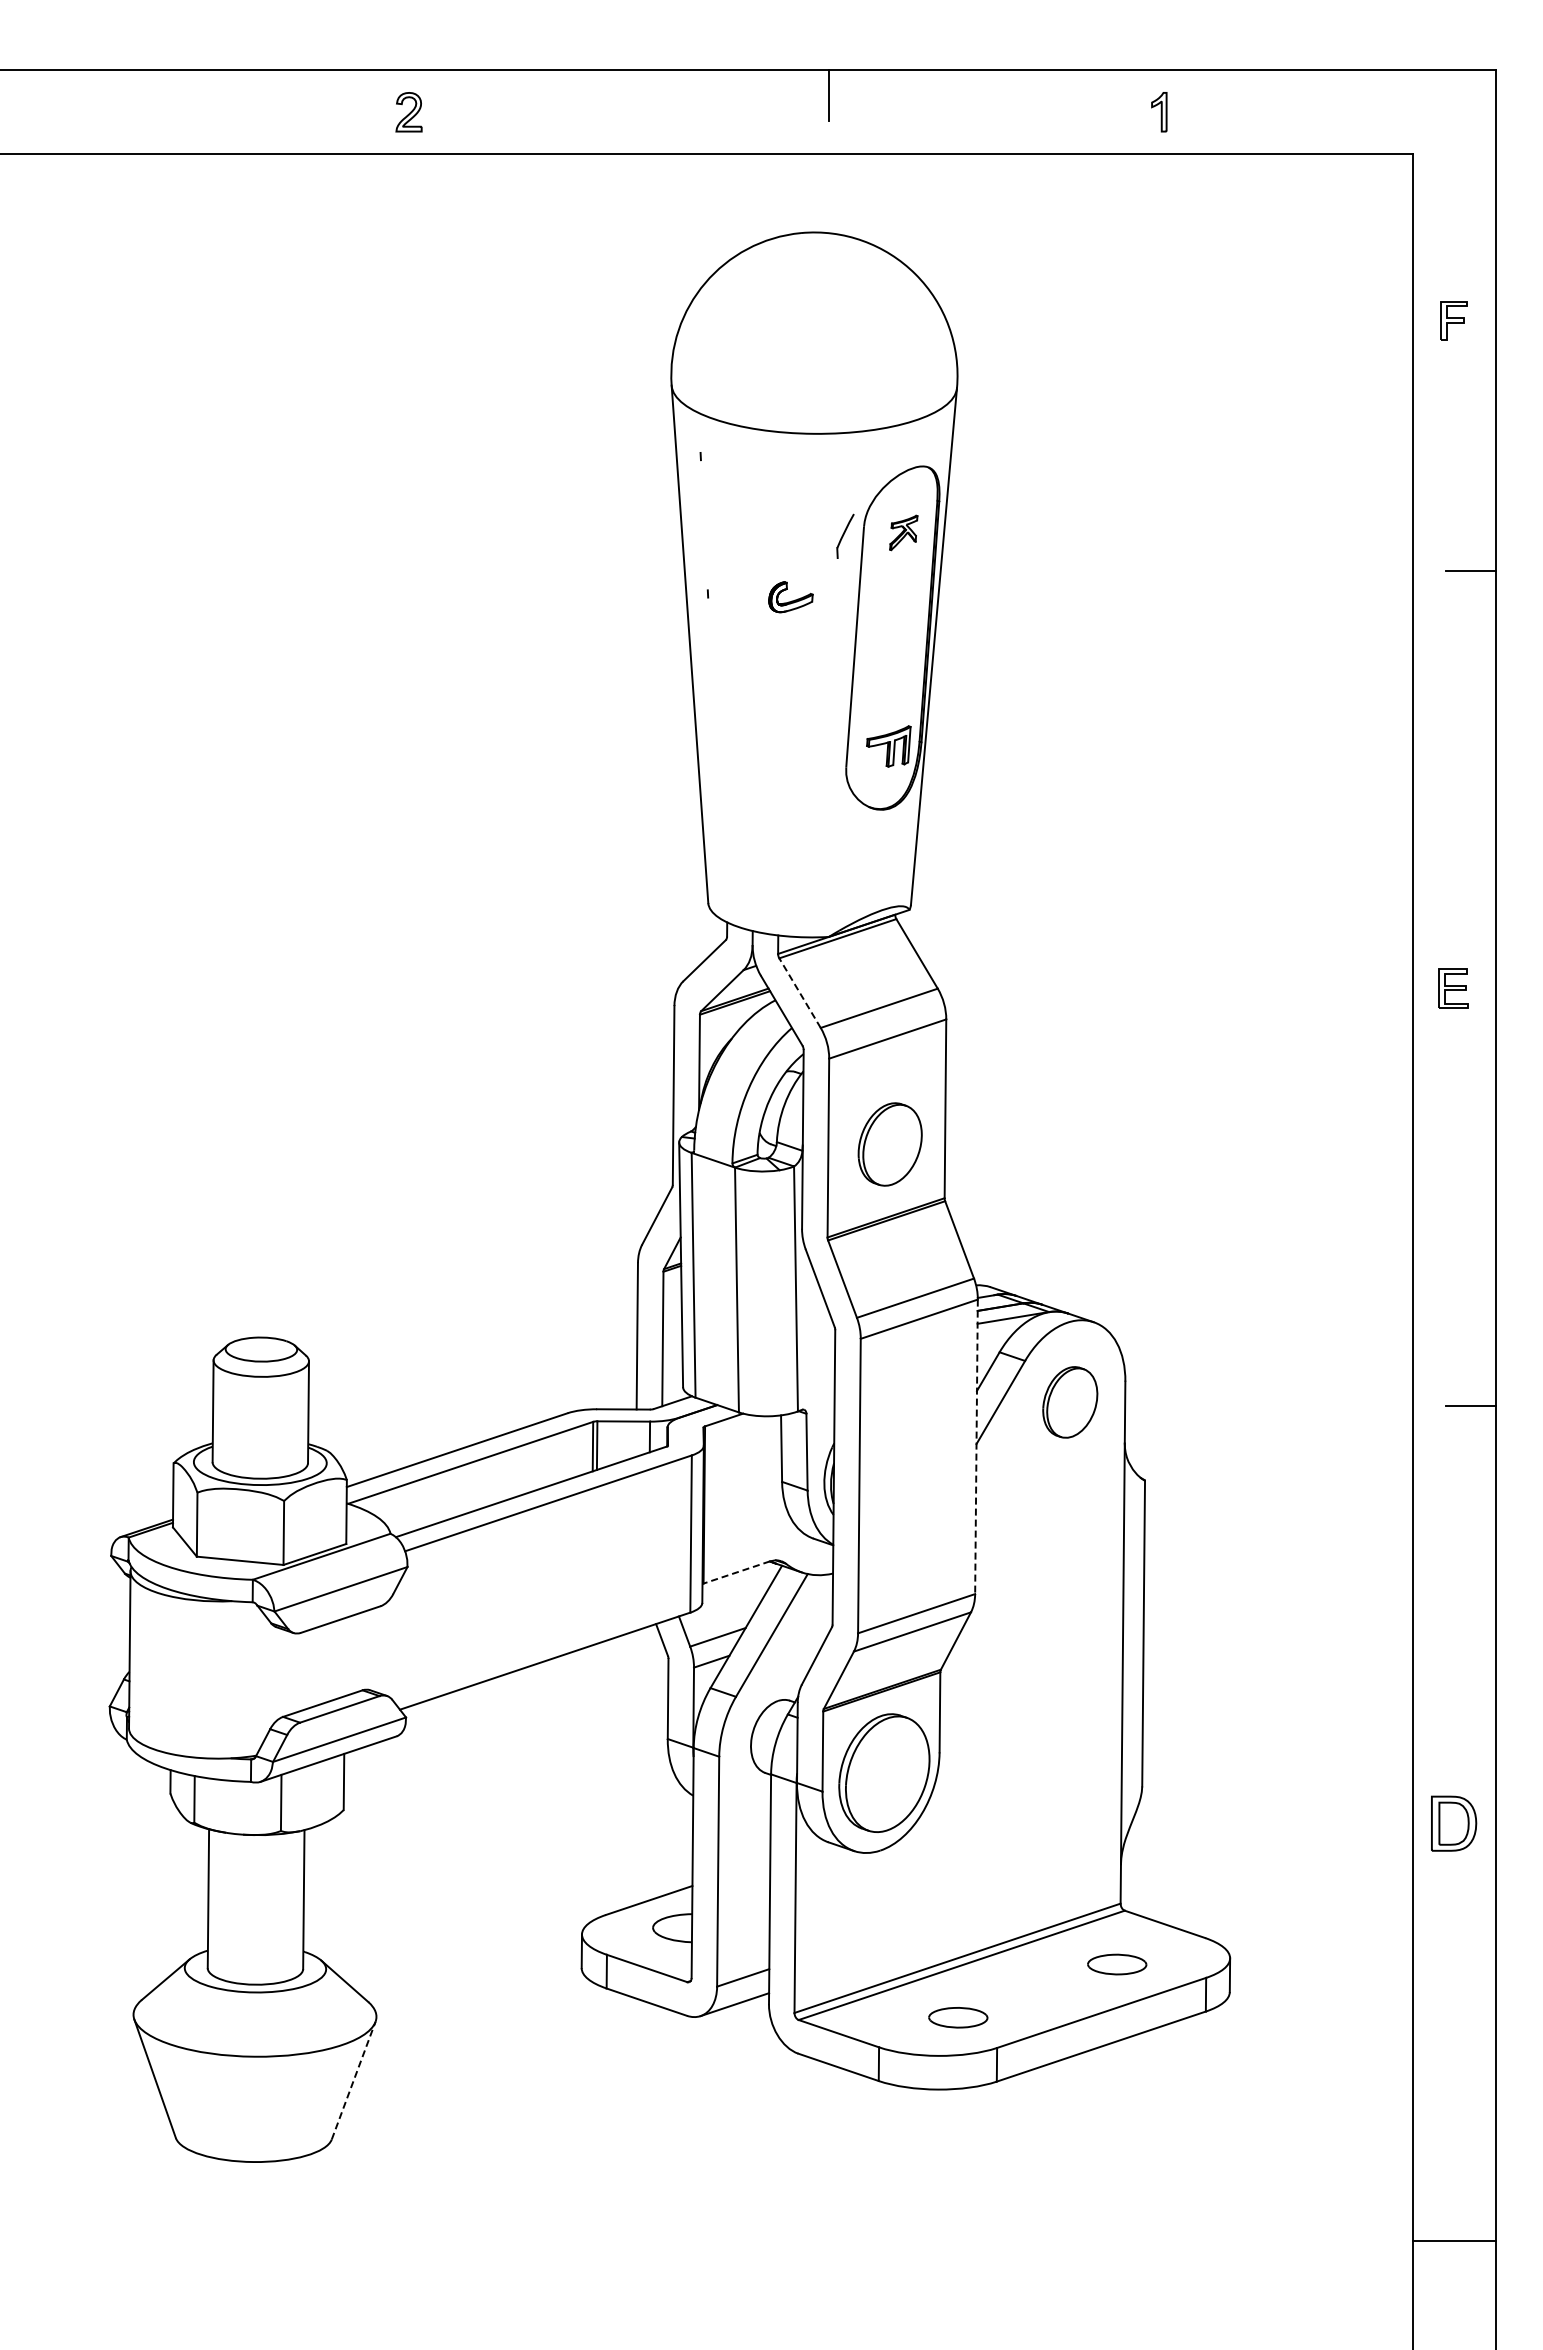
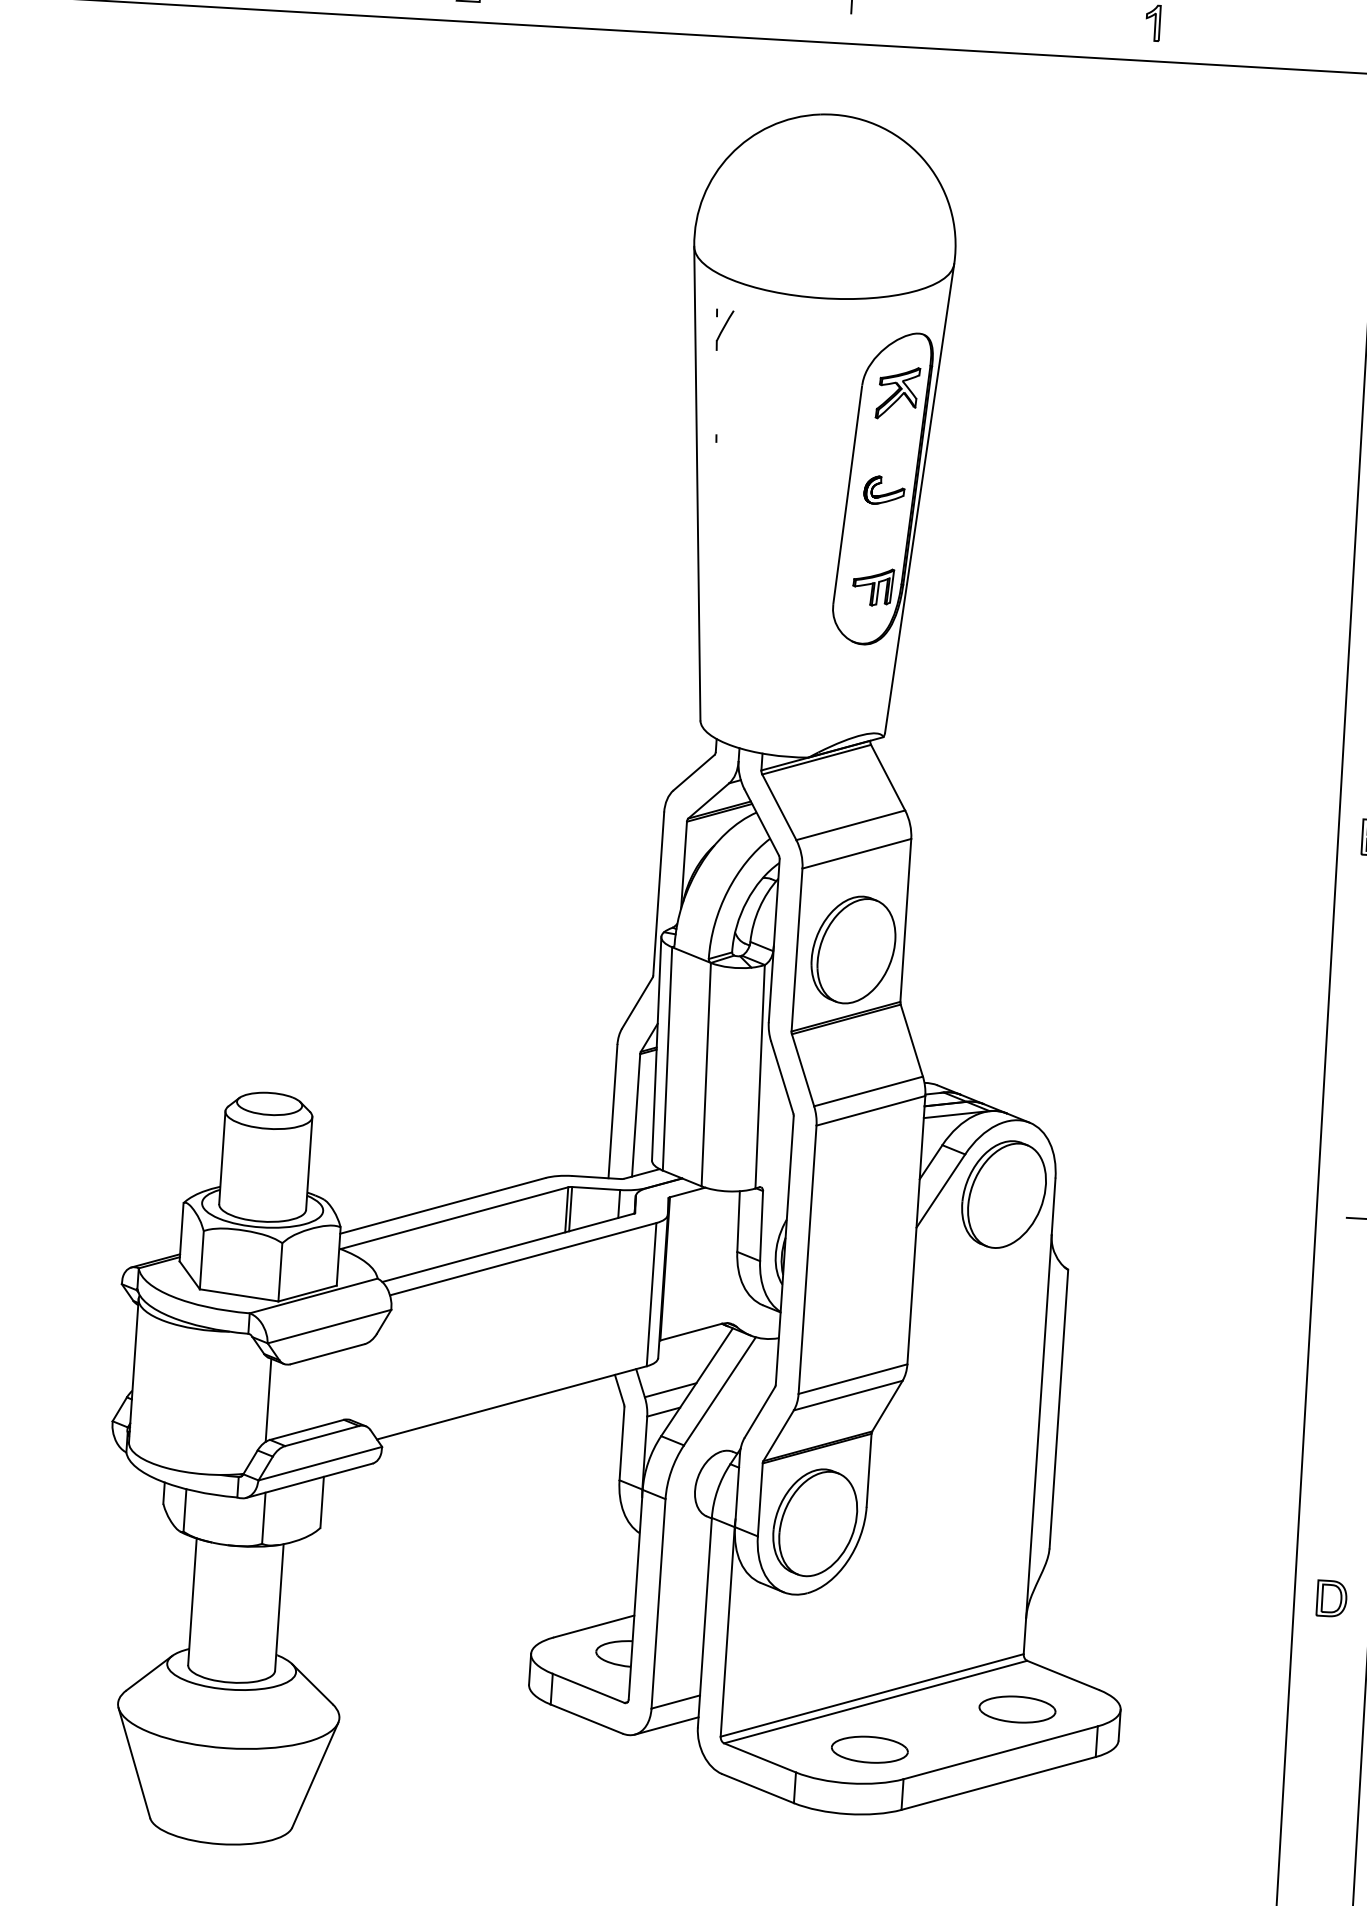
part: (903, 532) -> (897, 392), size x1.67
part: (845, 535) -> (724, 329), moved
part: (790, 597) -> (883, 490), moved
line: (799, 992) -> (778, 806), dashed -> solid
part: (890, 1144) -> (853, 950), size x1.43
part: (1070, 1402) -> (1004, 1194), size x1.67
line: (976, 1447) -> (916, 1230), dashed -> solid
line: (736, 1572) -> (690, 1332), dashed -> solid
line: (278, 1673) -> (268, 1400), added
part: (1453, 1823) -> (1331, 1598), size x0.71
part: (1116, 1964) -> (1016, 1709), size x1.43
part: (957, 2017) -> (869, 1749), size x1.43
line: (353, 2080) -> (315, 1775), dashed -> solid

